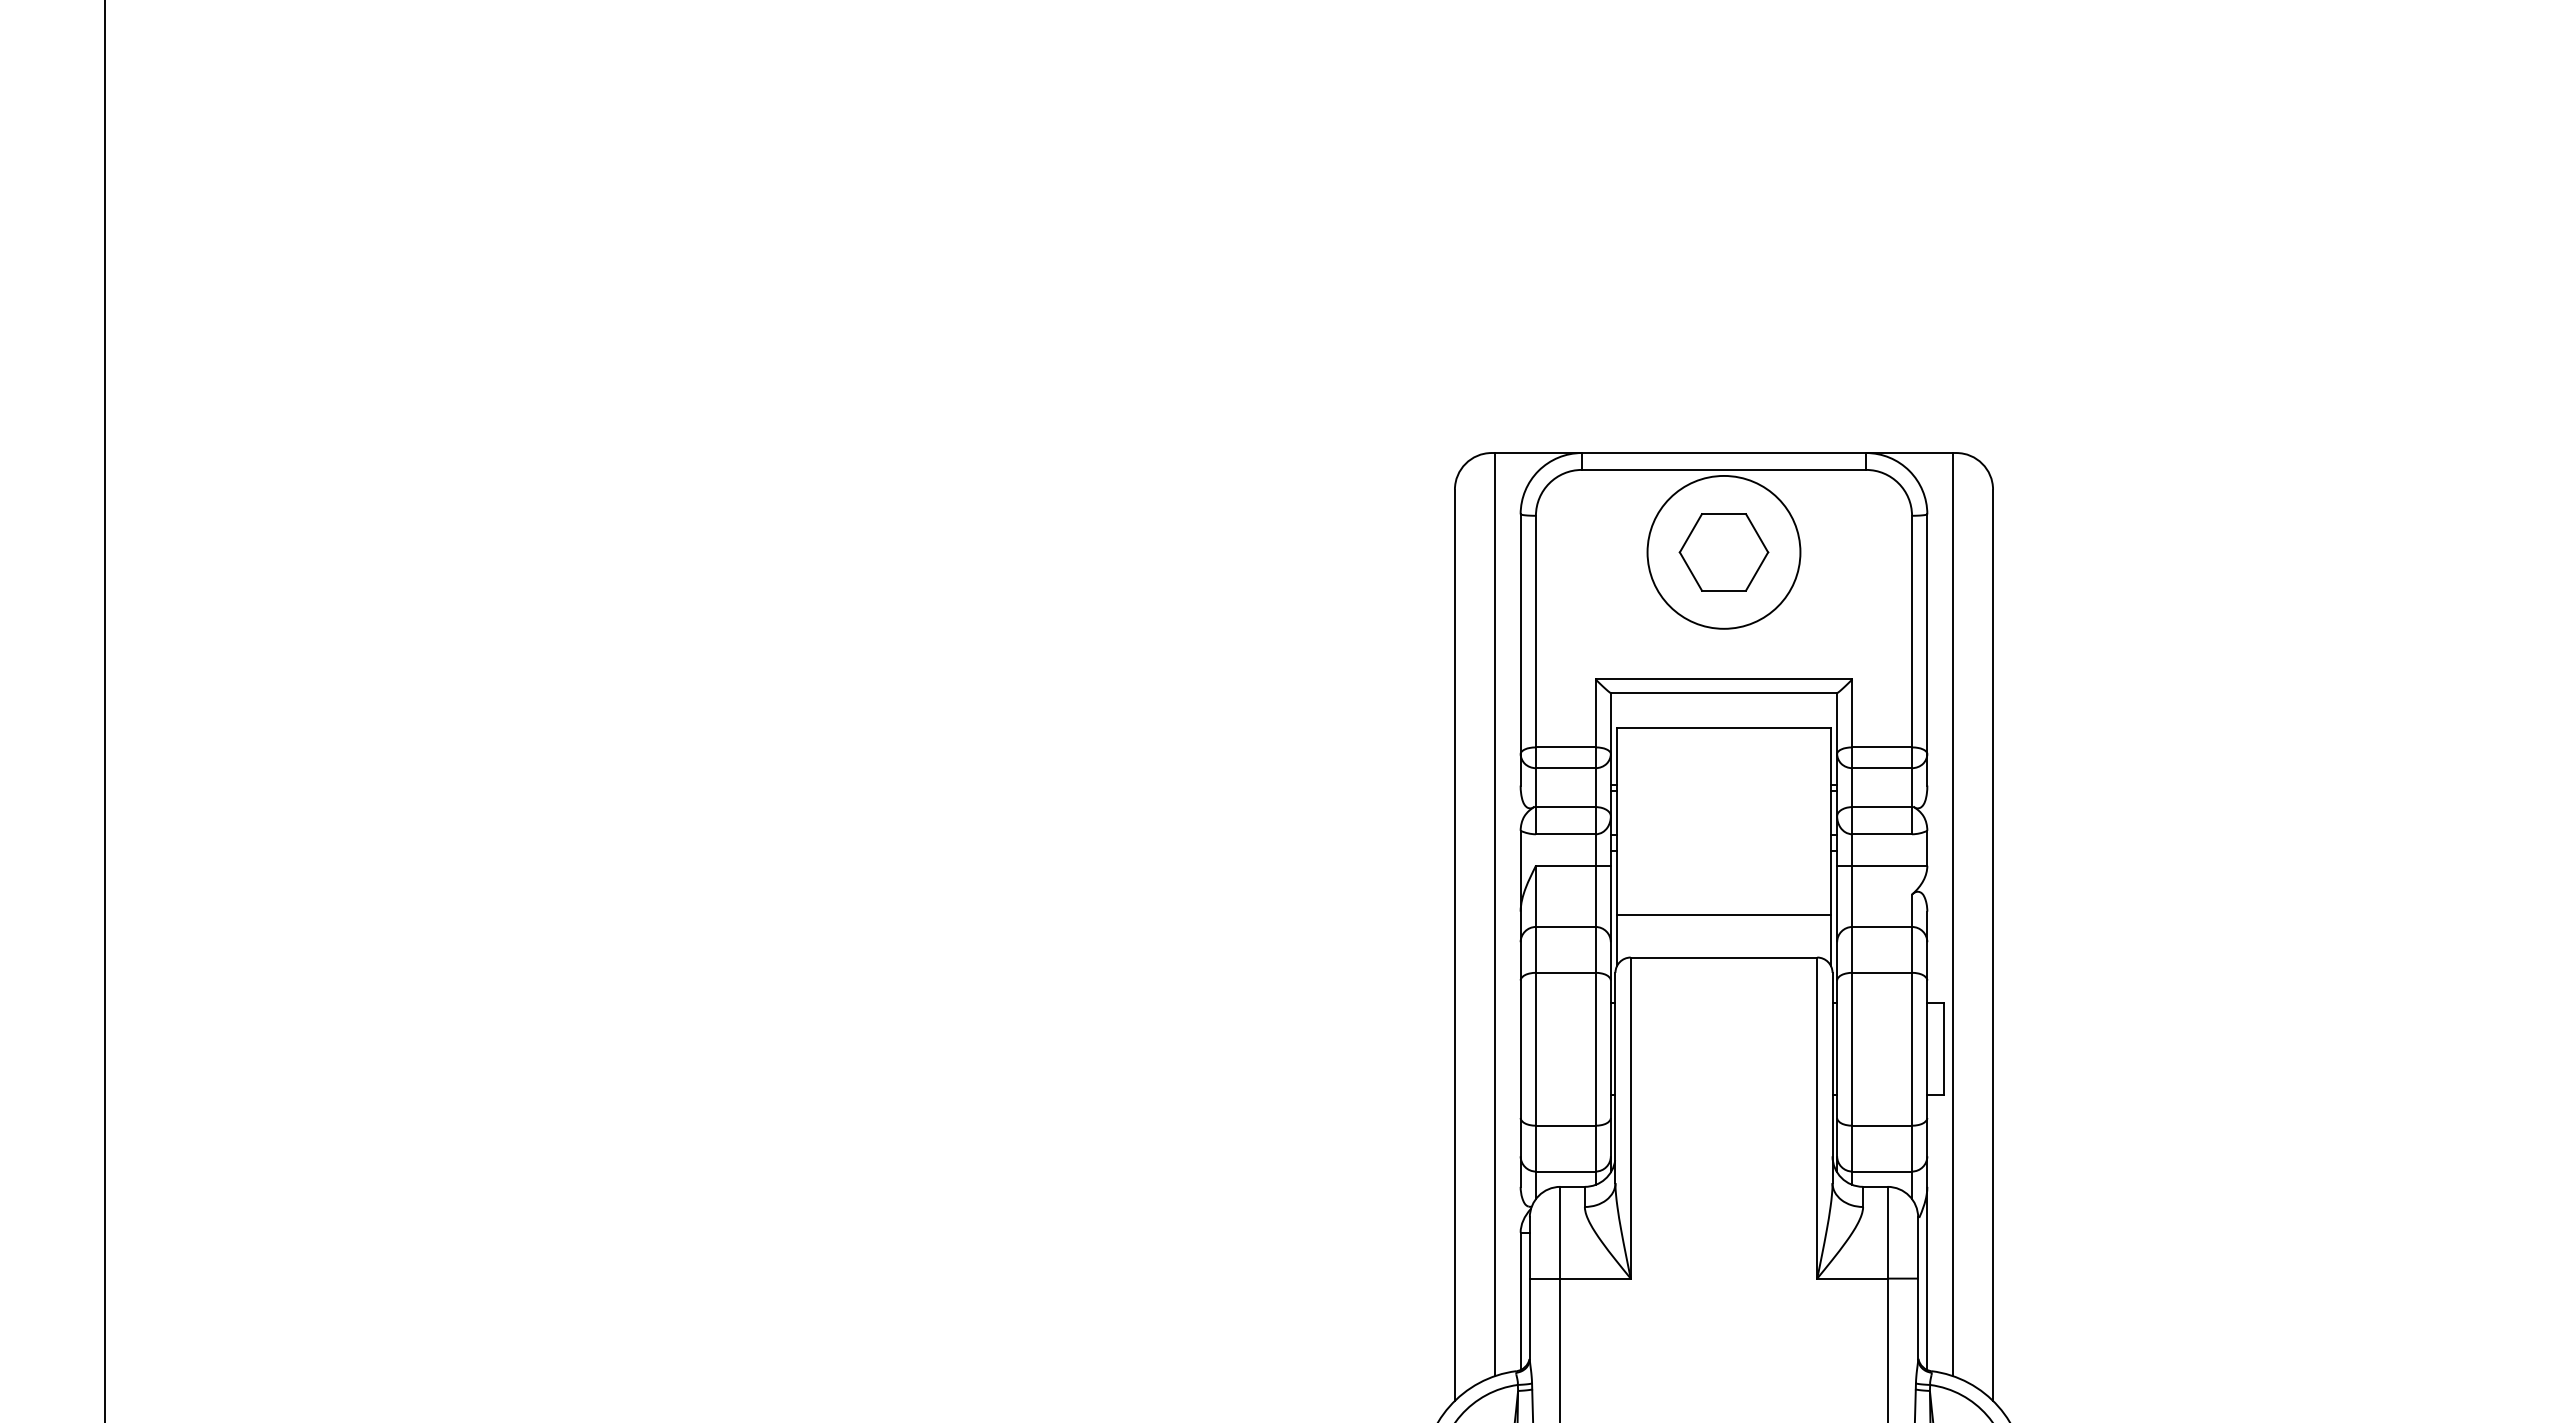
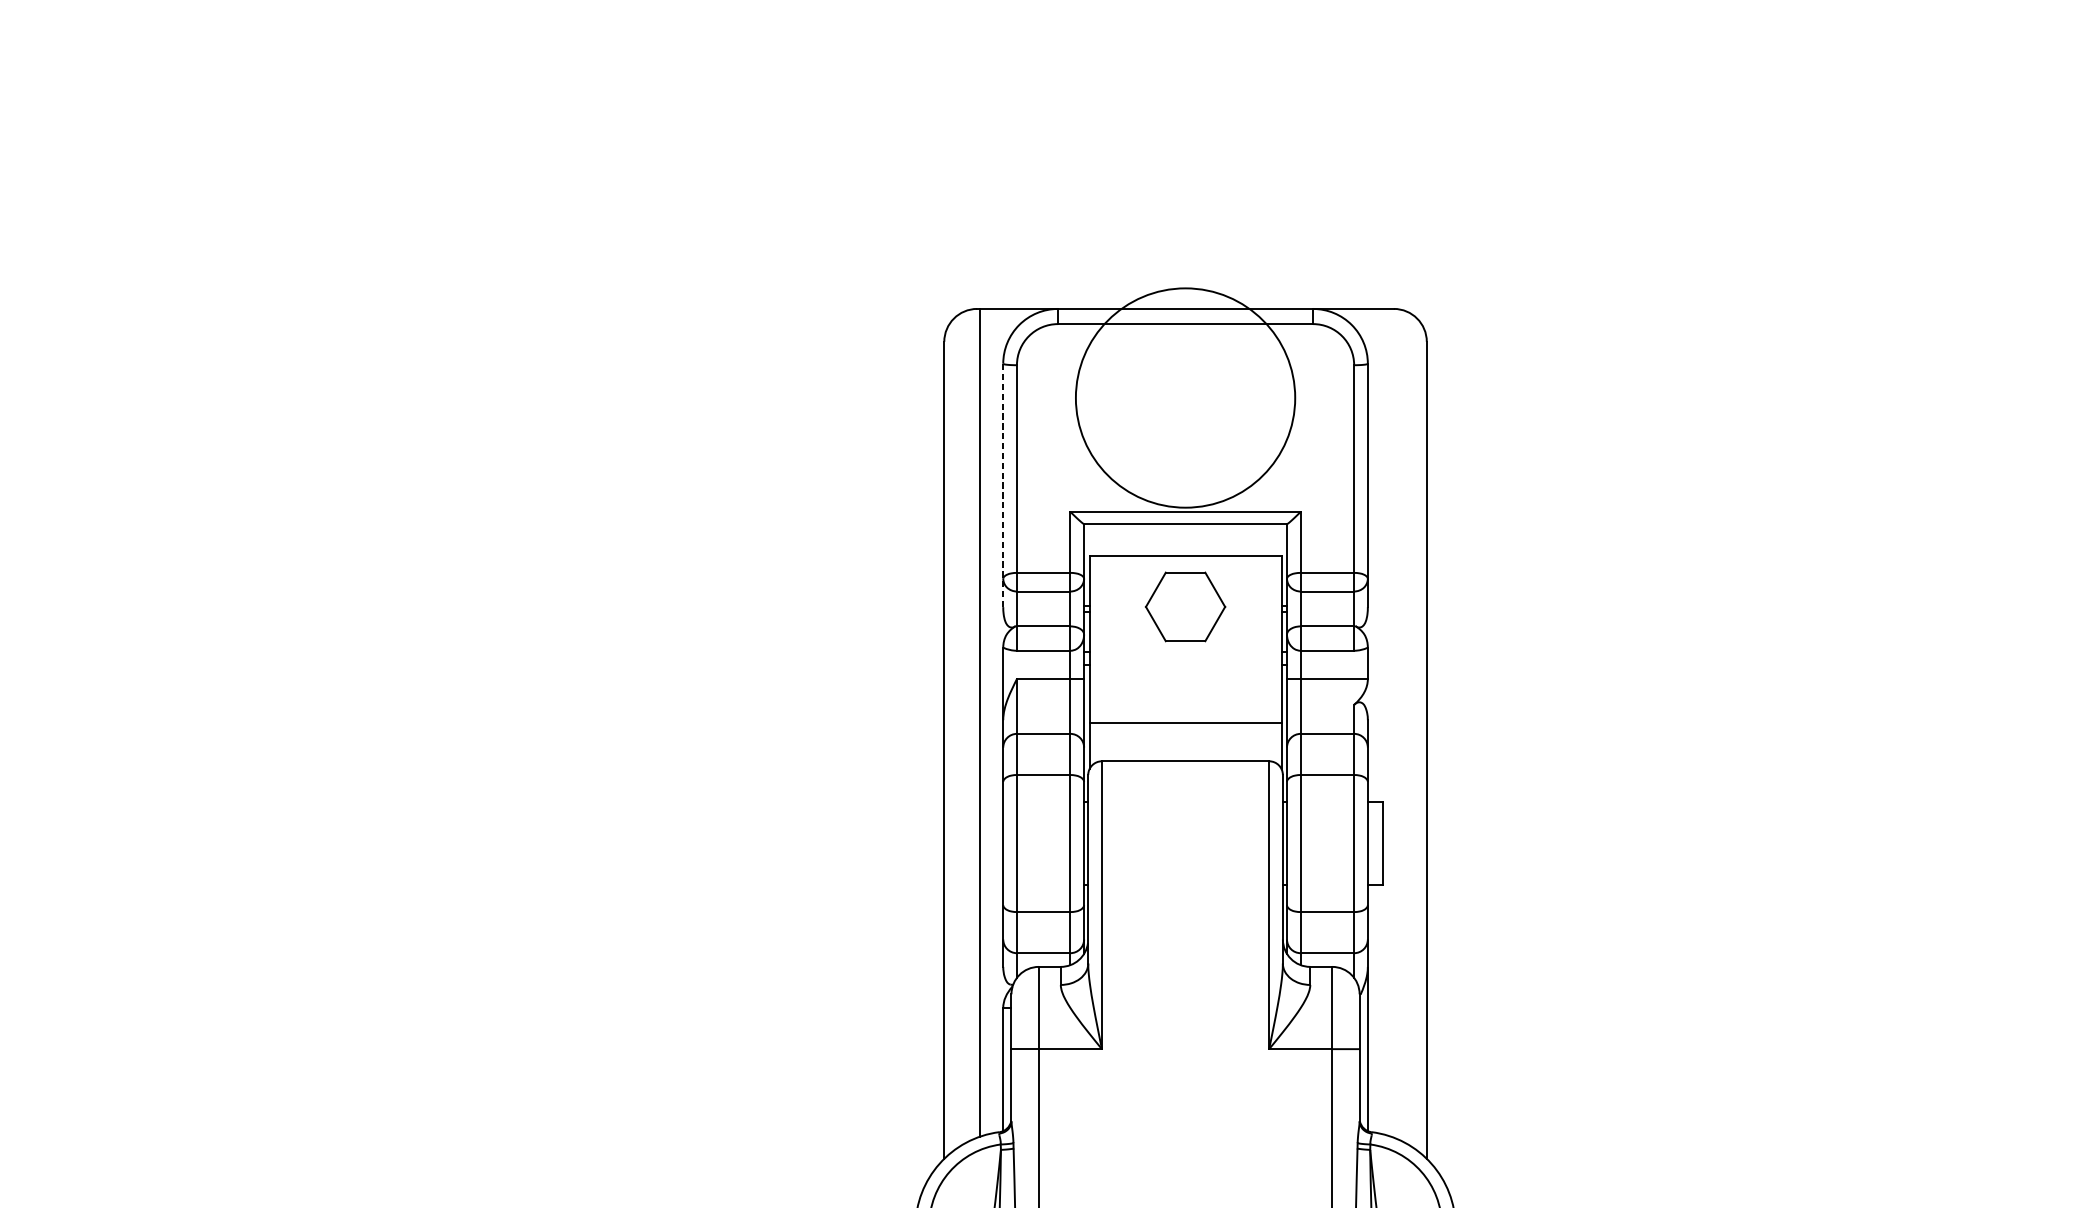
circle: (1723, 551) -> (1185, 397), size x1.6
part: (1723, 552) -> (1185, 607), moved
line: (1520, 649) -> (1003, 485), solid -> dashed
line: (1953, 914) -> (1391, 722), removed

